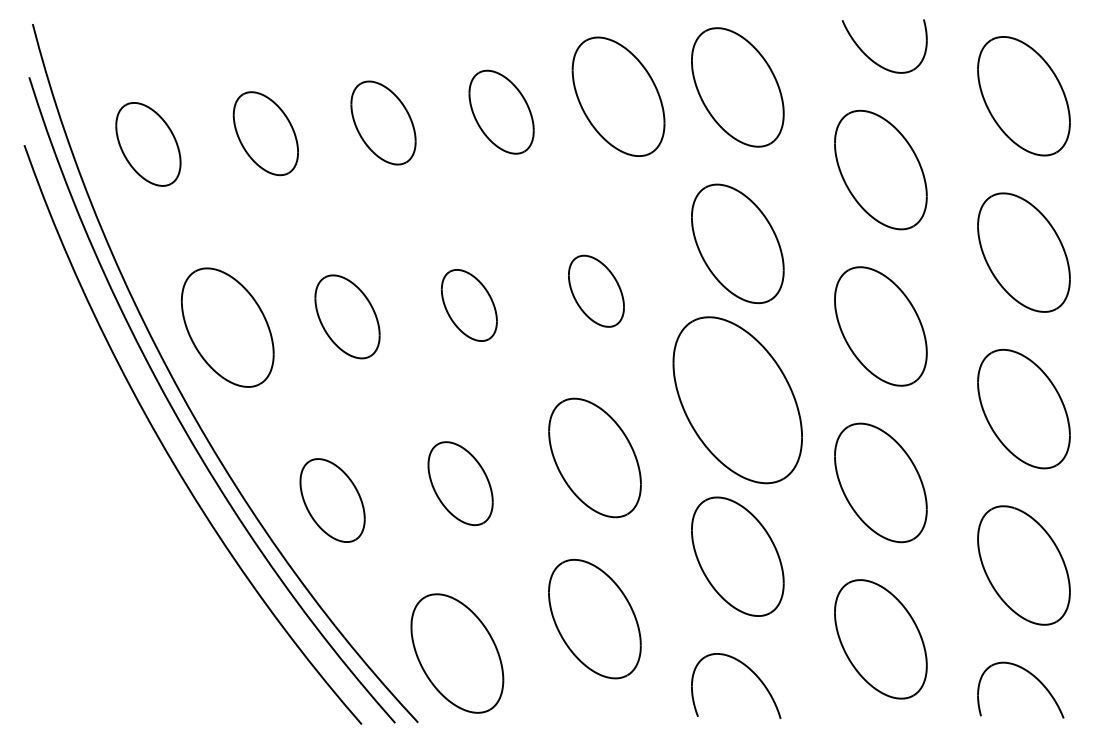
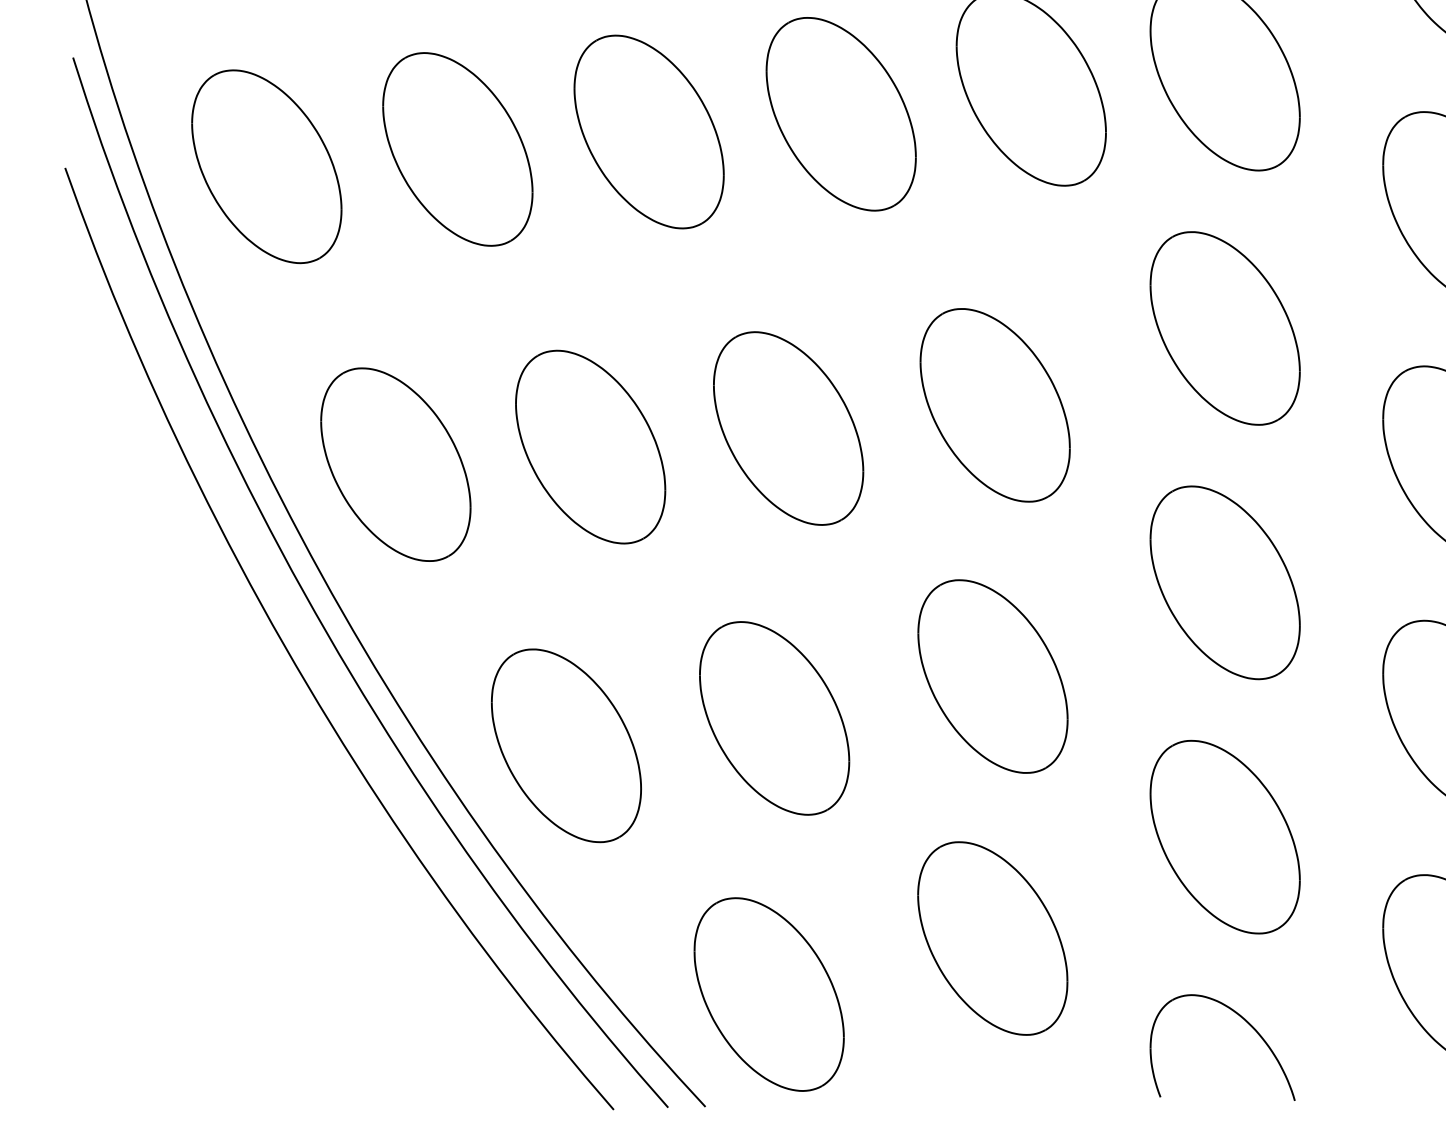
part: (501, 112) -> (840, 114), size x1.43
part: (383, 122) -> (649, 131), size x1.43
part: (265, 133) -> (457, 148), size x1.43
part: (148, 144) -> (266, 166), size x1.43
part: (596, 291) -> (995, 405), size x1.67
part: (469, 305) -> (788, 428), size x1.67
part: (347, 316) -> (590, 446), size x1.43
part: (737, 400) -> (1224, 583), size x0.71
part: (460, 483) -> (774, 718), size x1.43
part: (332, 500) -> (566, 745), size x1.43

